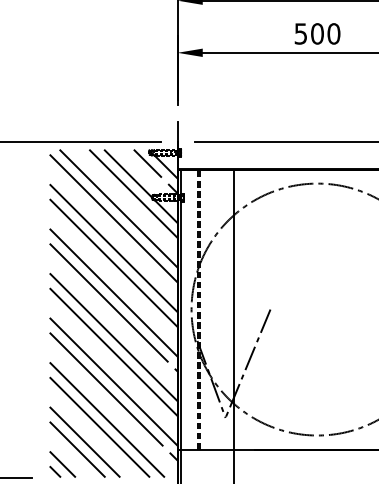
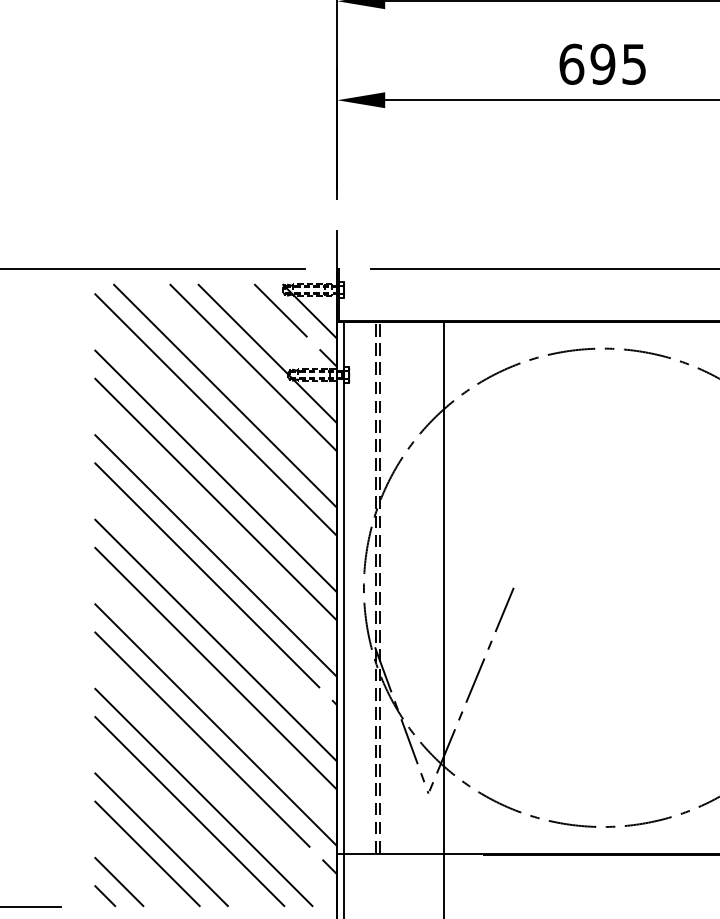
text: (317, 33) -> (603, 63), 500 -> 695

